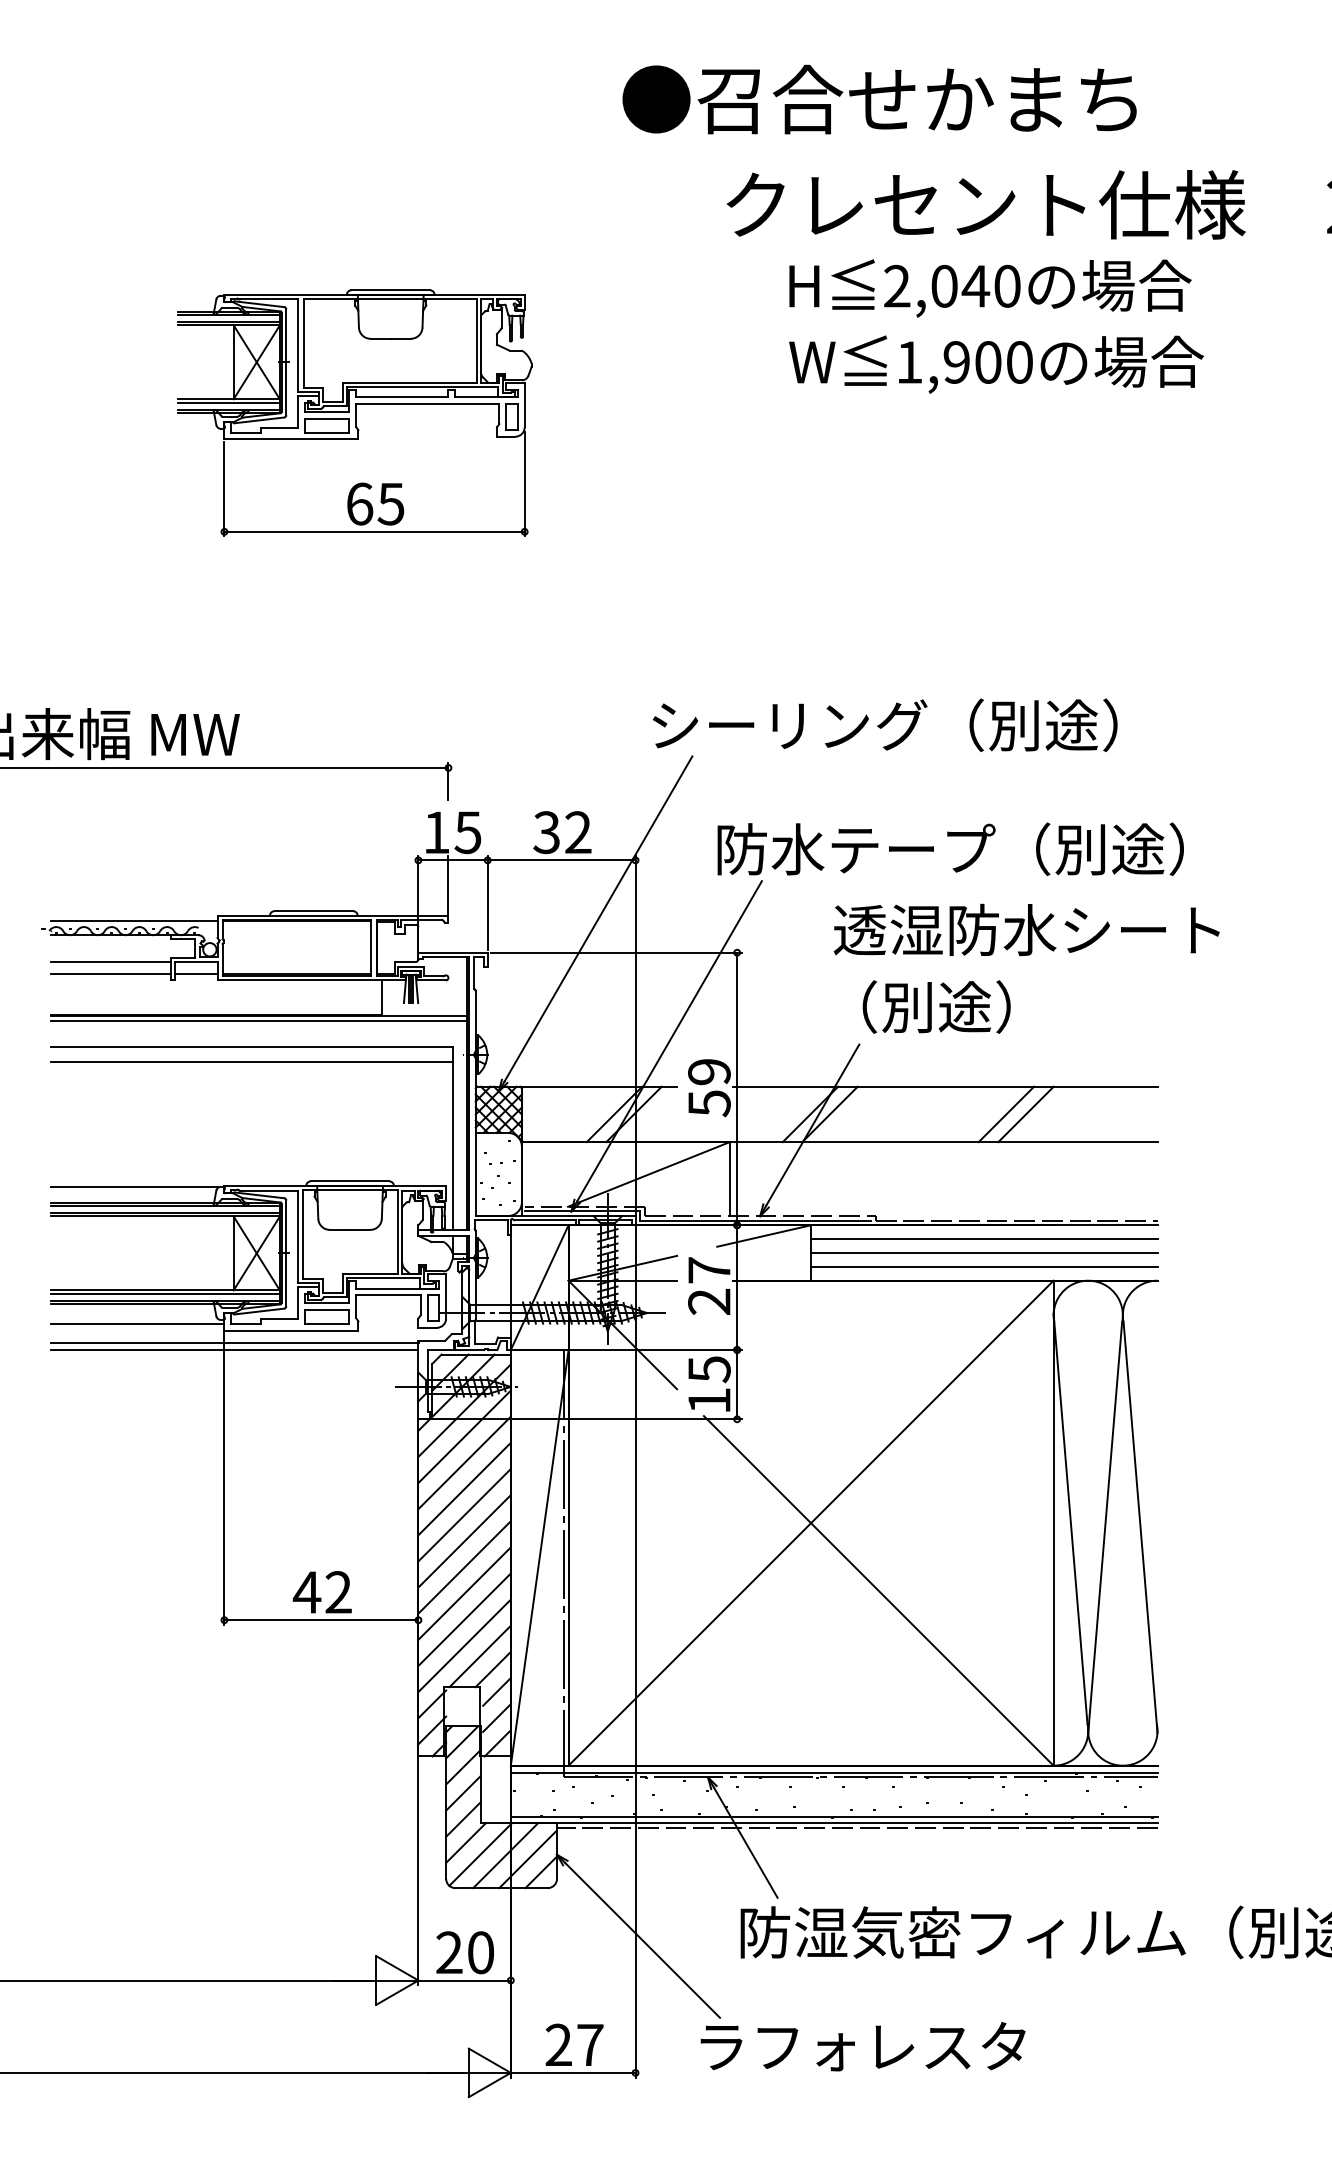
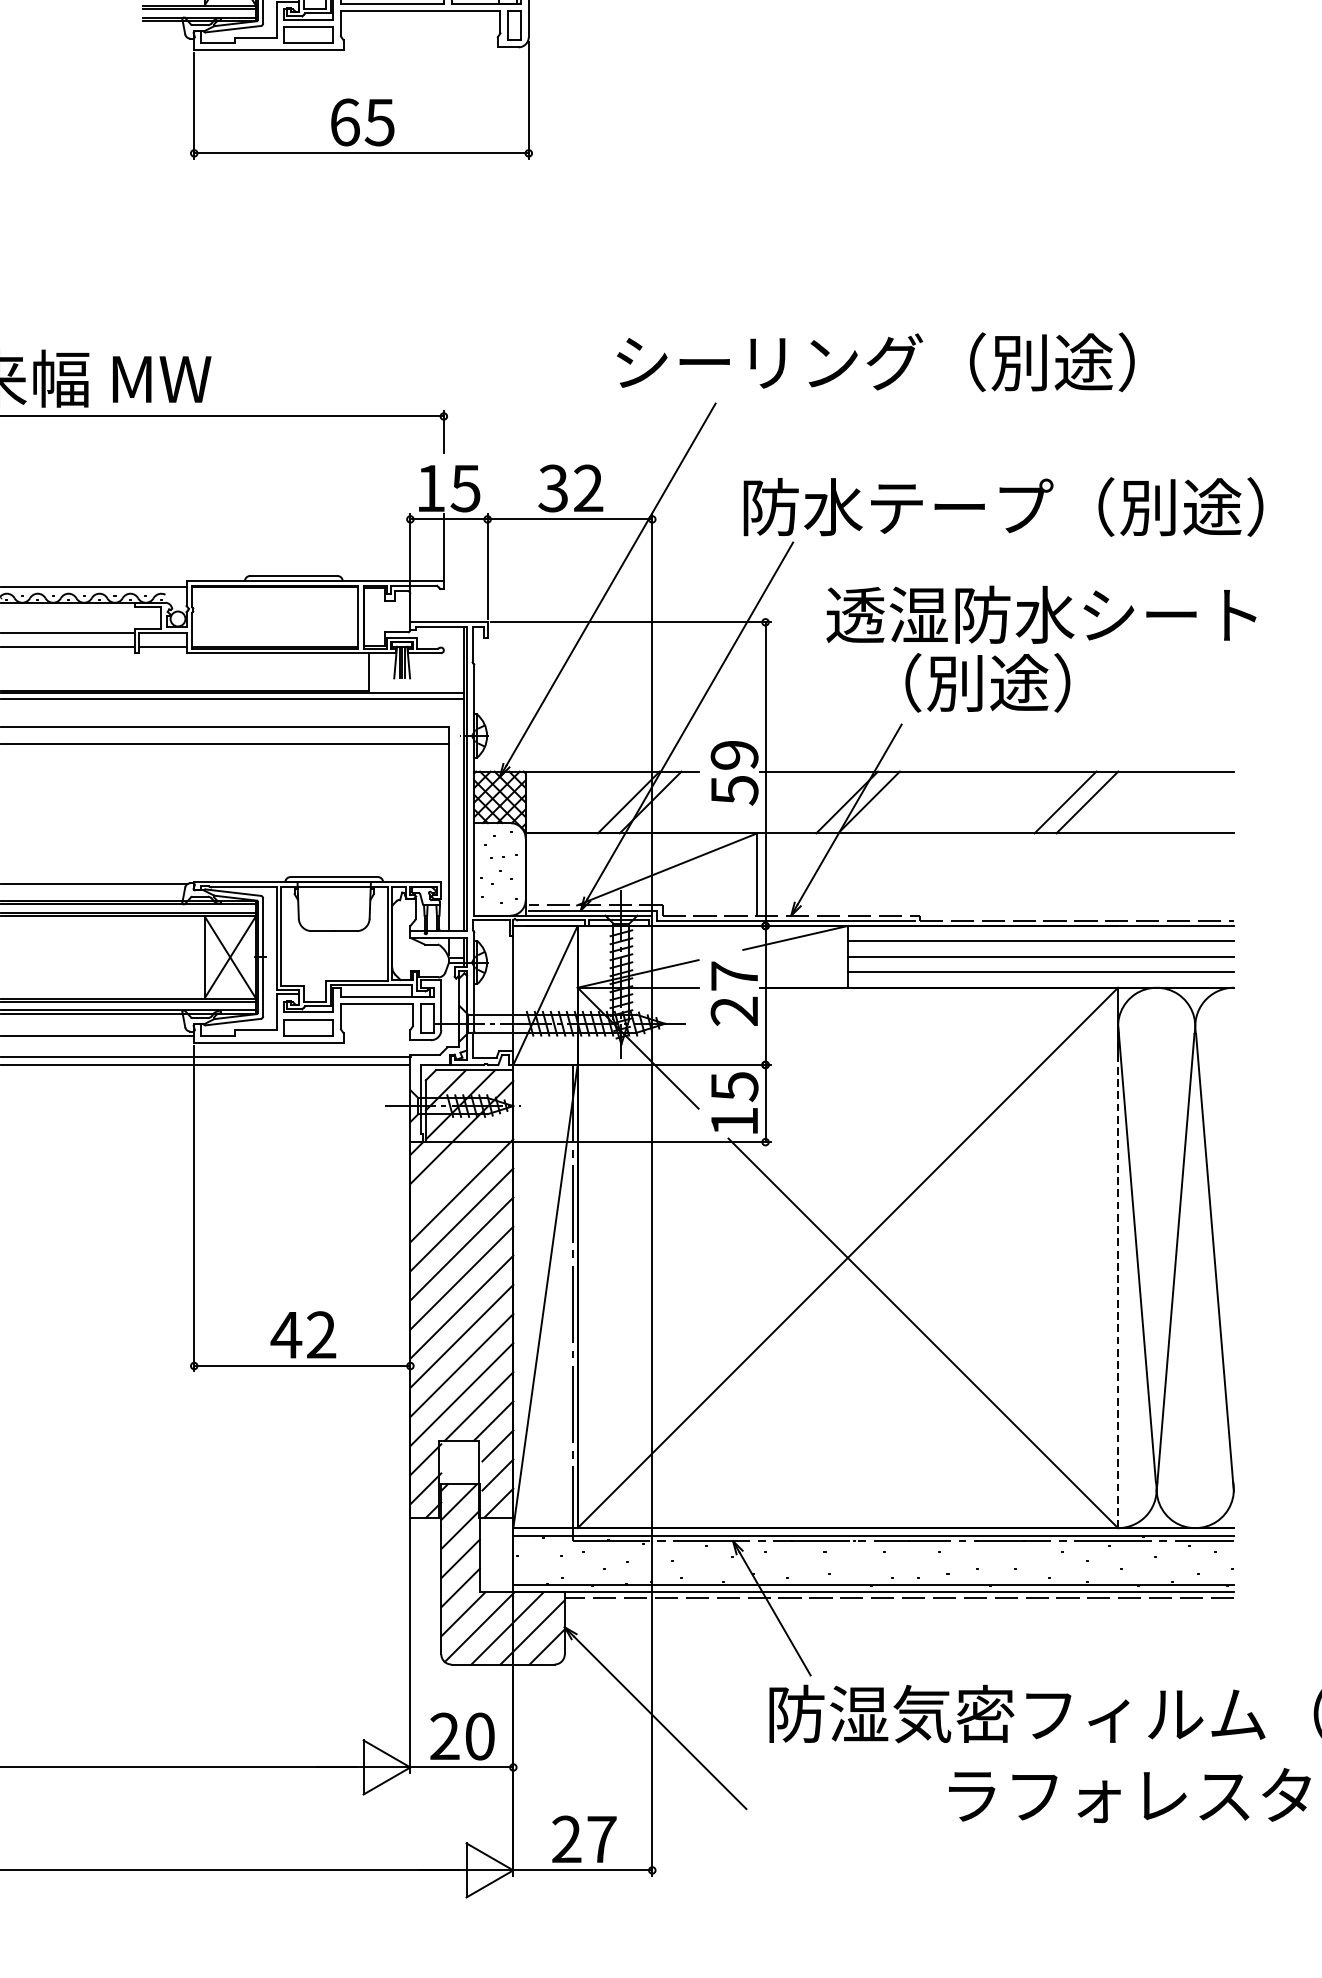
text: (884, 724) -> (875, 361), moved
text: (1026, 929) -> (1041, 614), moved
line: (464, 1436) -> (461, 1161), removed
line: (1053, 1540) -> (1117, 1277), solid -> dashed
text: (862, 2046) -> (1129, 1795), moved

